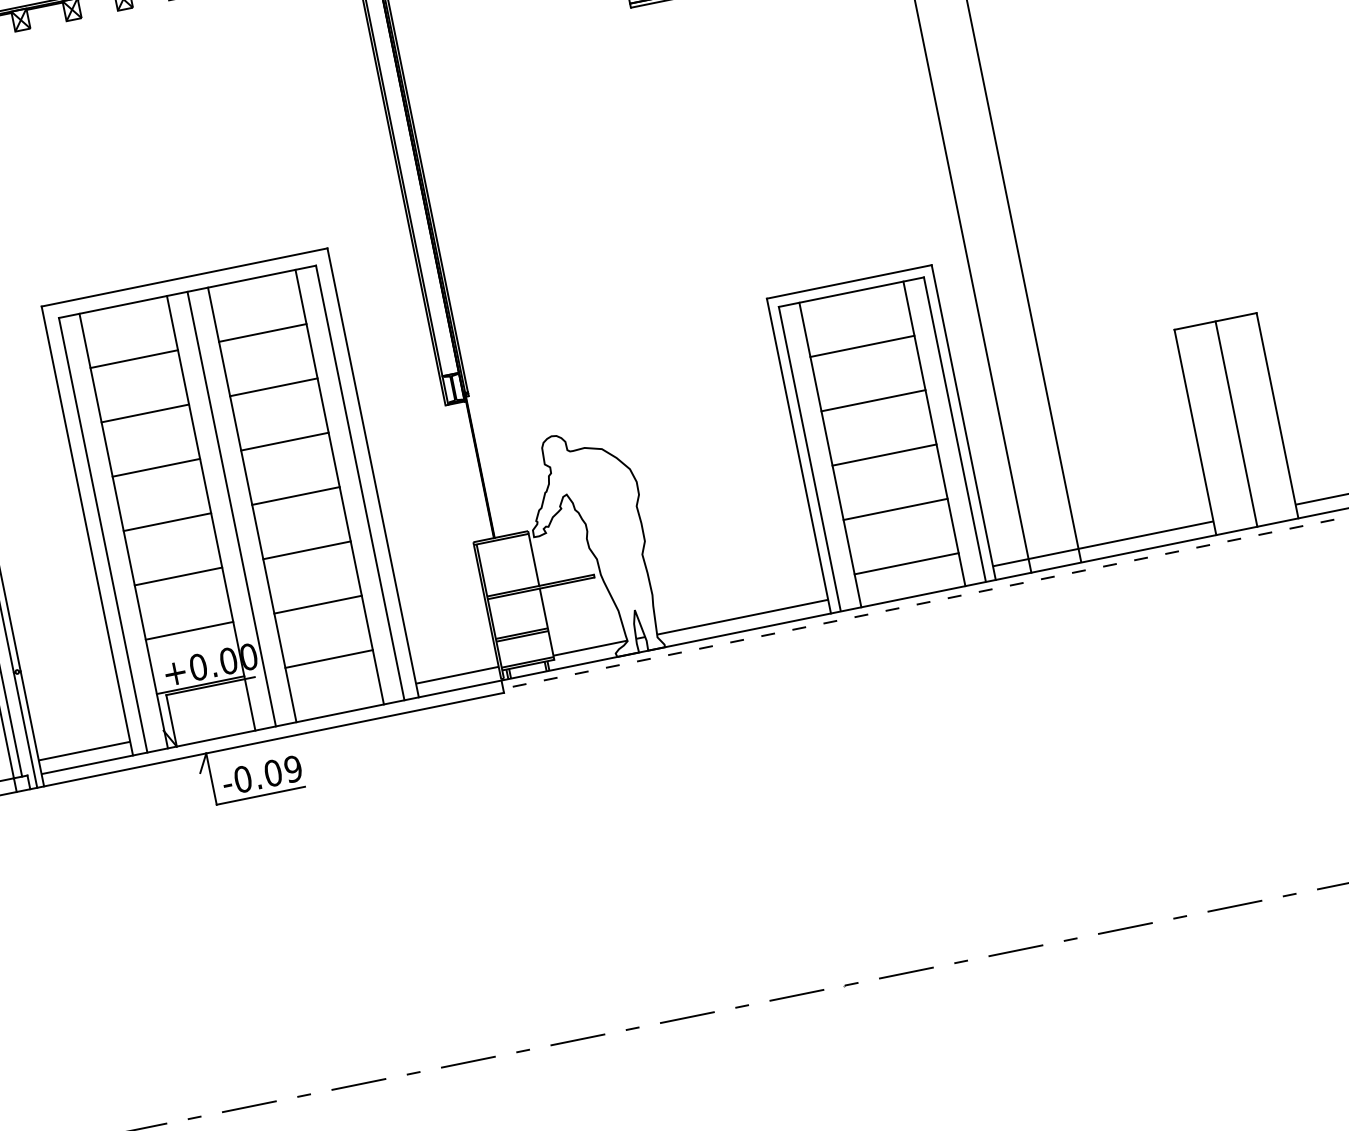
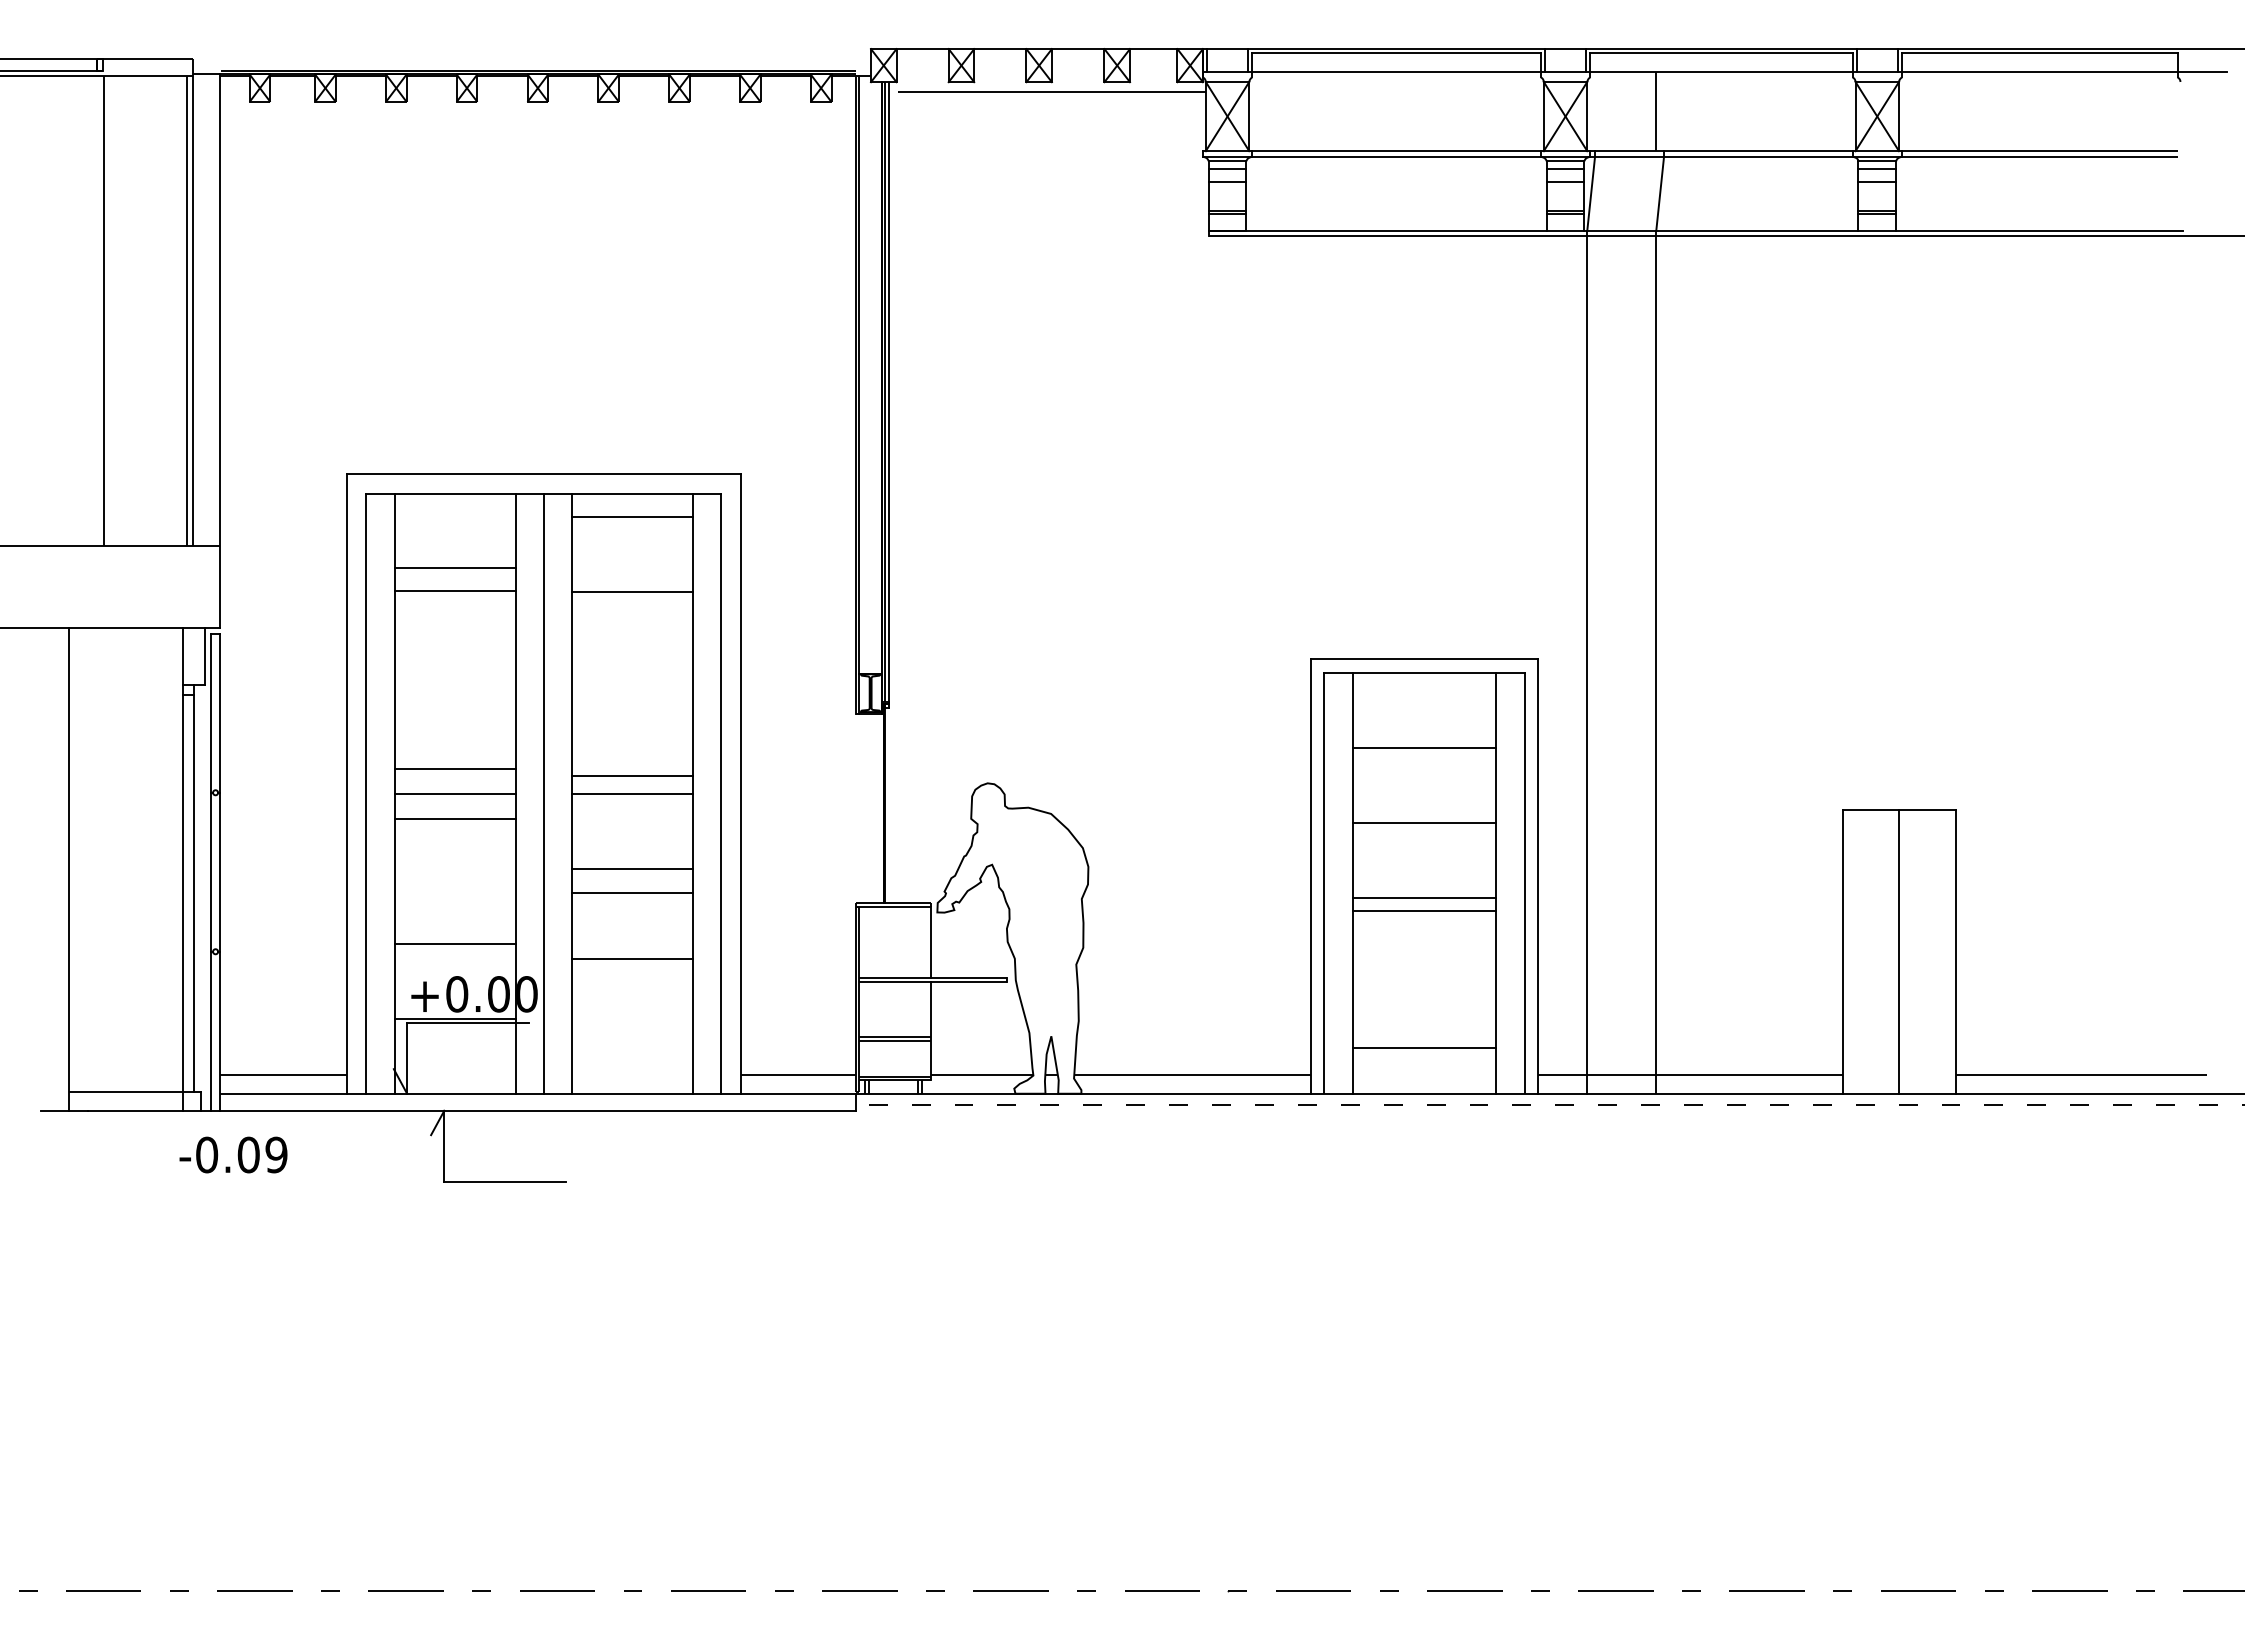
line: (262, 333) -> (632, 517), moved
line: (273, 387) -> (632, 592), moved
line: (144, 413) -> (454, 591), moved
line: (284, 441) -> (632, 776), moved
line: (155, 467) -> (454, 769), moved
line: (895, 509) -> (1424, 911), moved
line: (177, 576) -> (454, 818), moved
line: (317, 604) -> (632, 892), moved
line: (328, 658) -> (632, 958), moved
text: (262, 775) -> (233, 1154), moved

